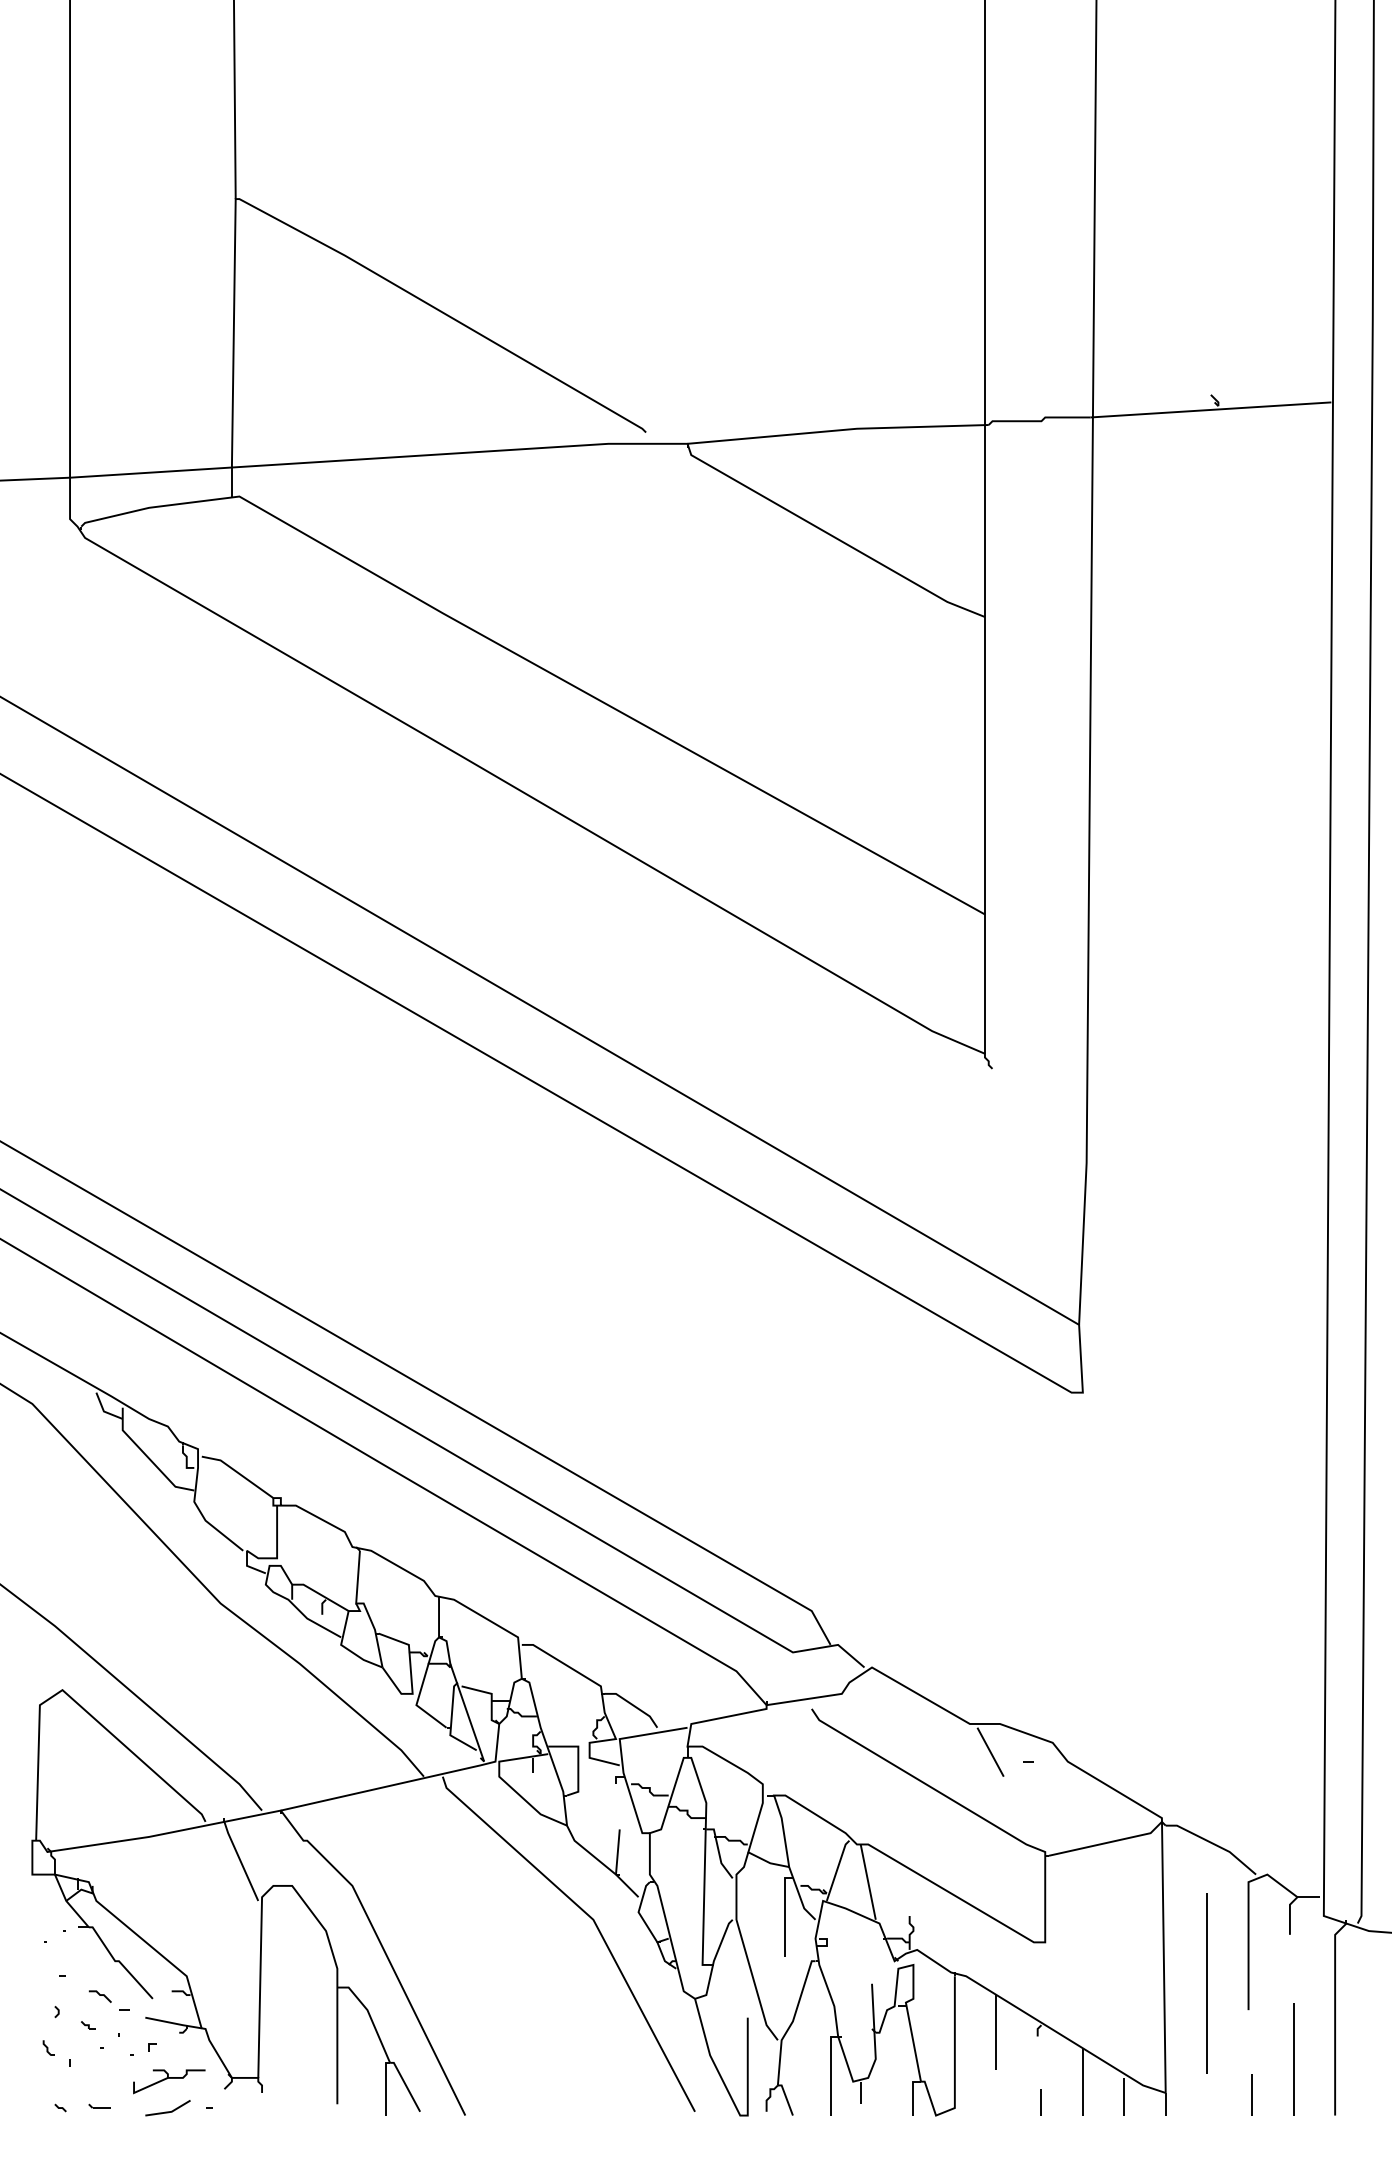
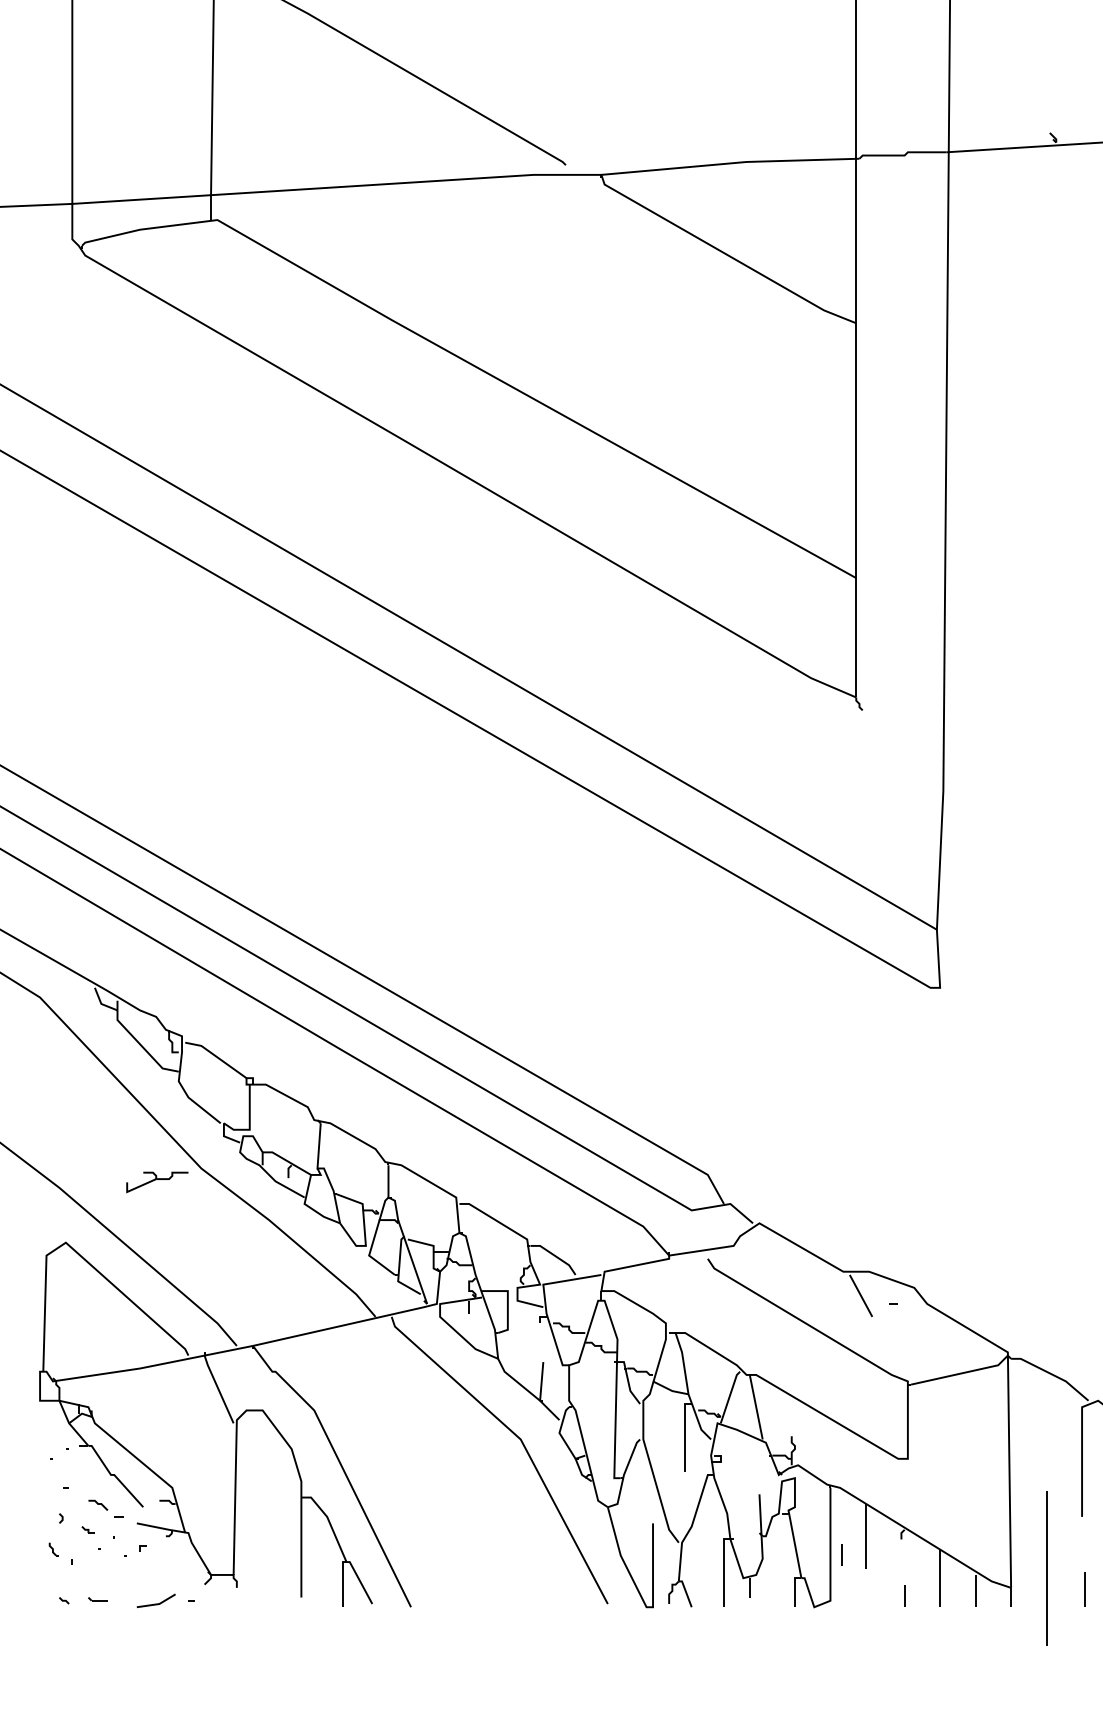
line: (1206, 1983) -> (1046, 1568), moved
line: (967, 2054) -> (841, 1554), added
part: (169, 2081) -> (157, 1182), moved

